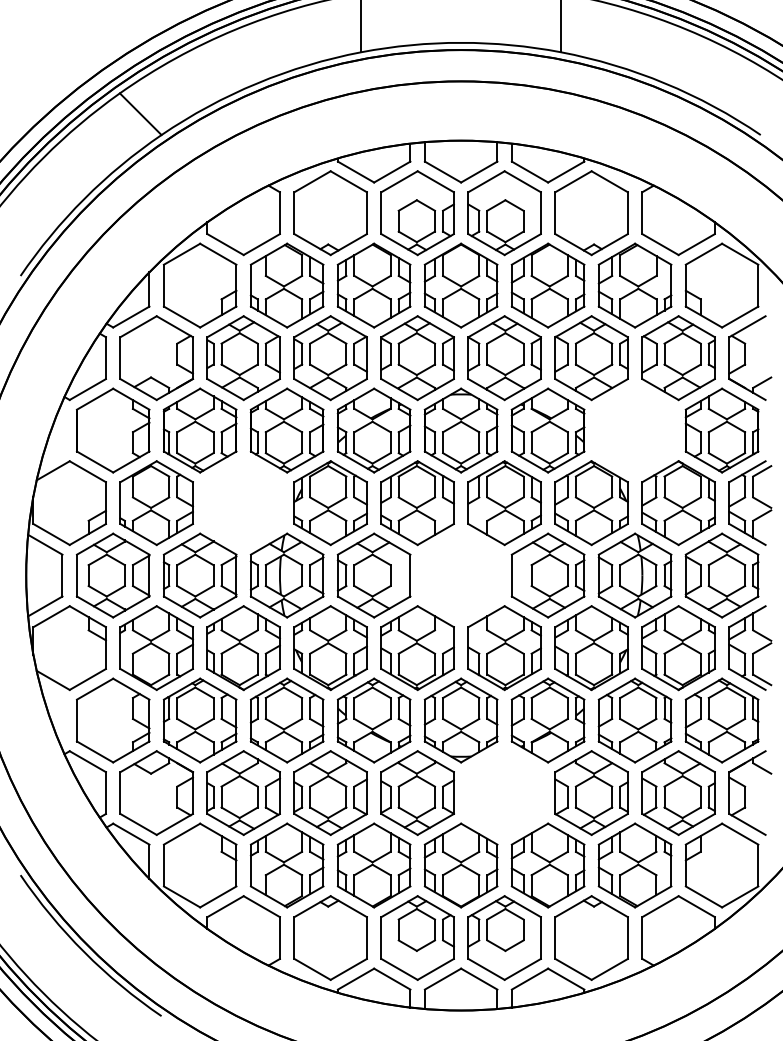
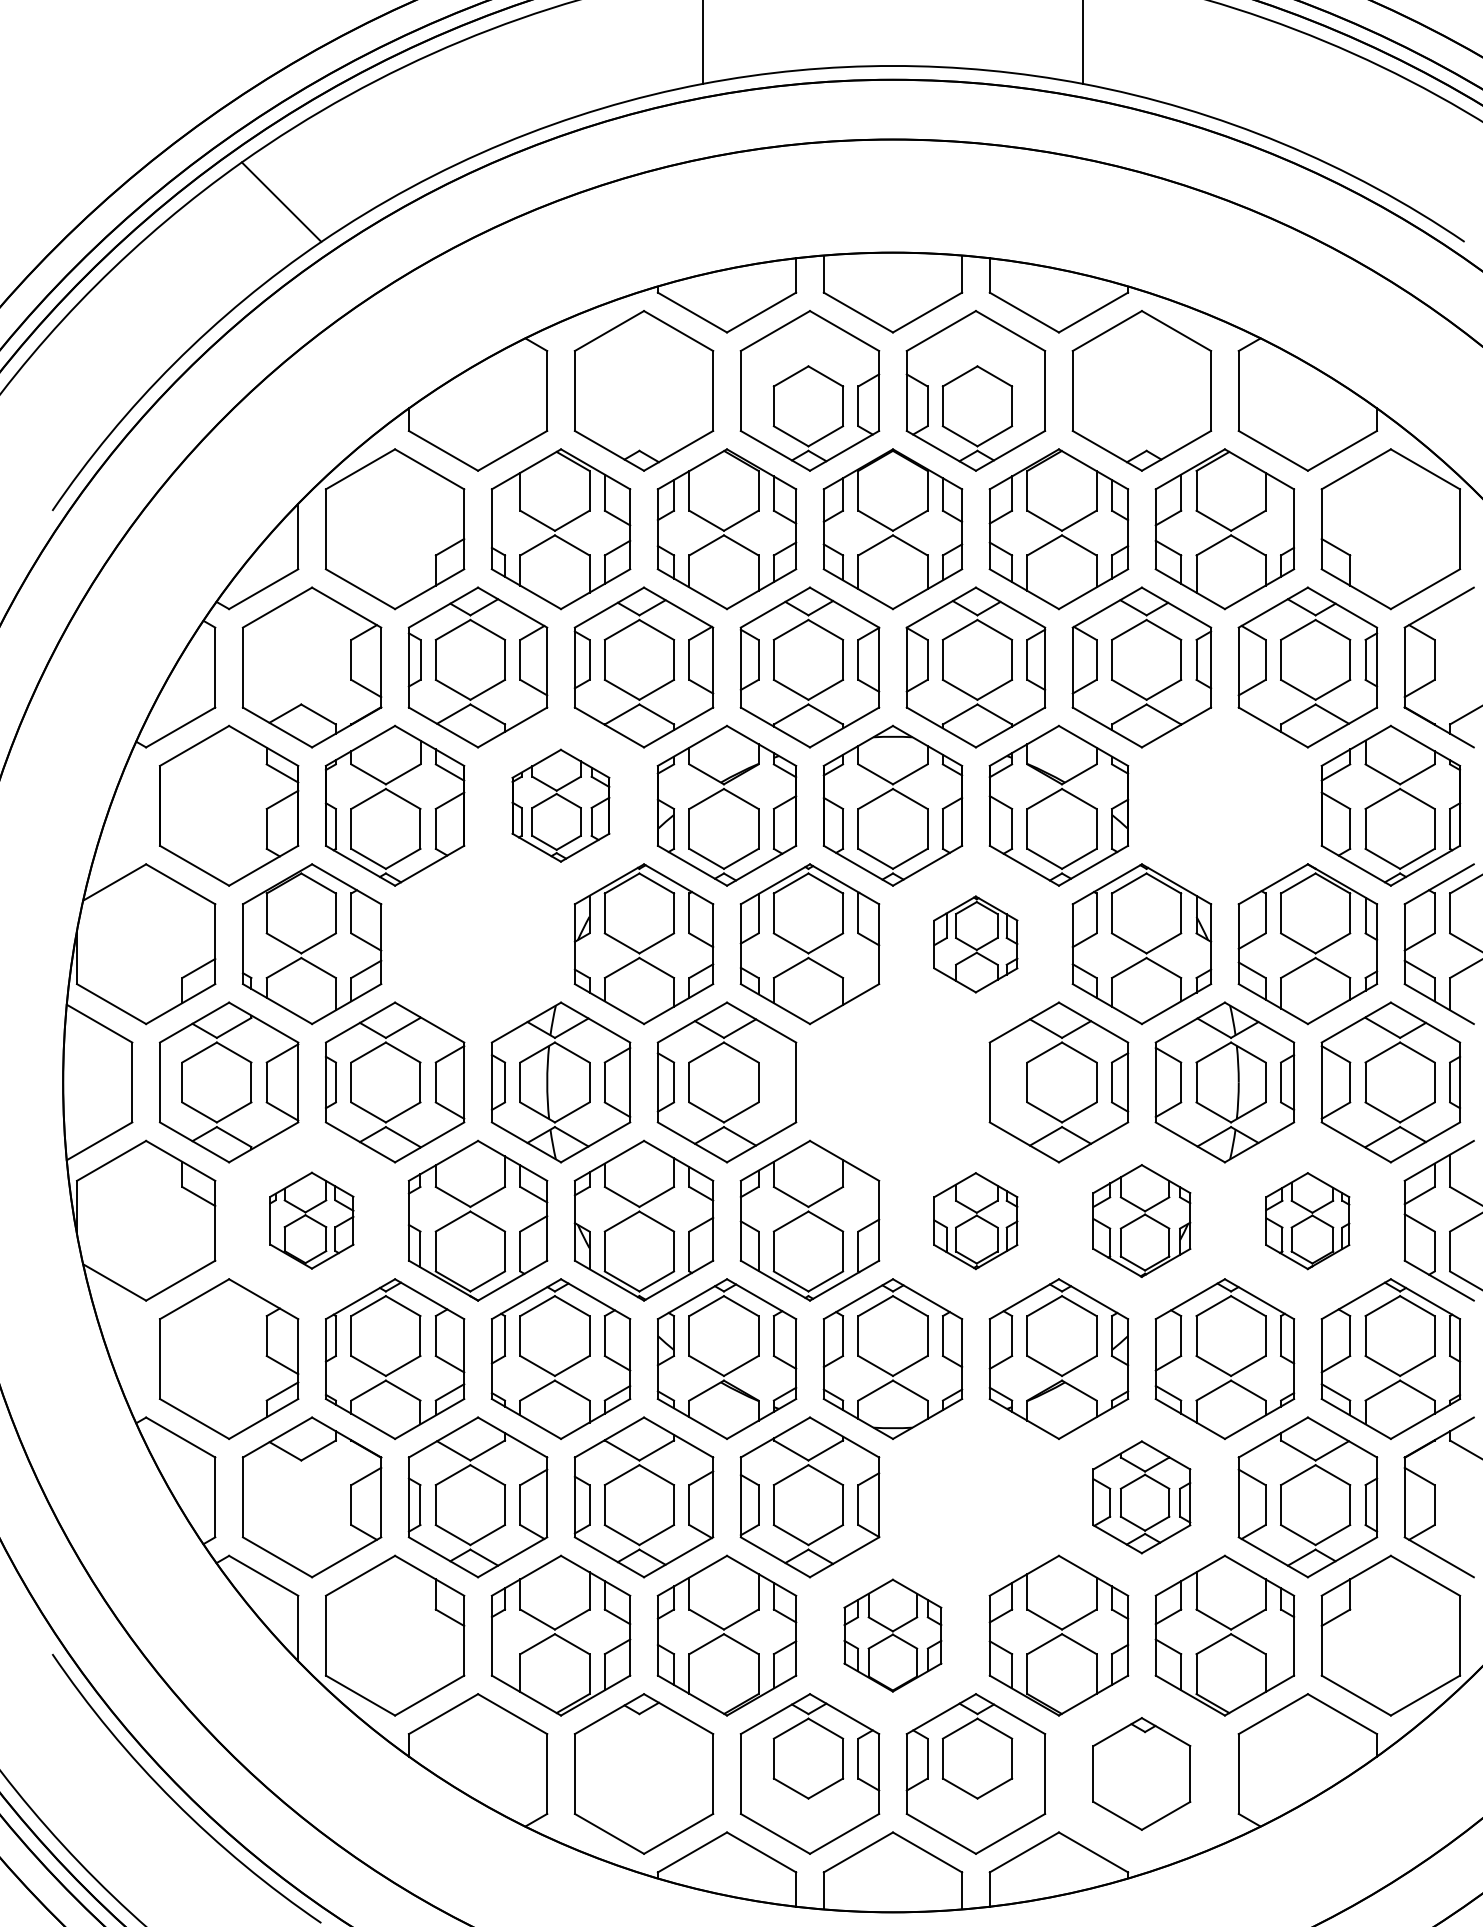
part: (286, 430) -> (559, 805), size x0.7
part: (504, 503) -> (975, 944), size x0.6
part: (156, 647) -> (311, 1219), size x0.6
part: (504, 648) -> (975, 1221), size x0.6
part: (591, 648) -> (1141, 1221), size x0.7
part: (678, 648) -> (1307, 1221), size x0.6
part: (591, 792) -> (1141, 1496), size x0.7
part: (460, 865) -> (891, 1635), size x0.7
part: (591, 937) -> (1141, 1772), size x0.7

